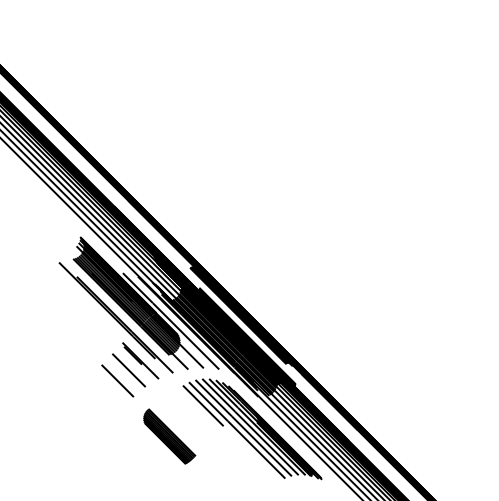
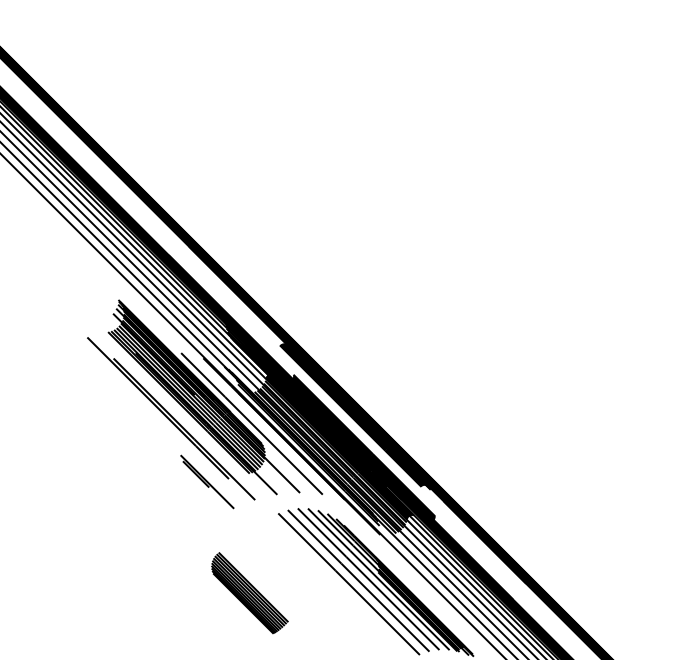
line: (128, 370) -> (189, 496), removed
line: (117, 380) -> (173, 510), removed
line: (202, 405) -> (298, 547), removed

